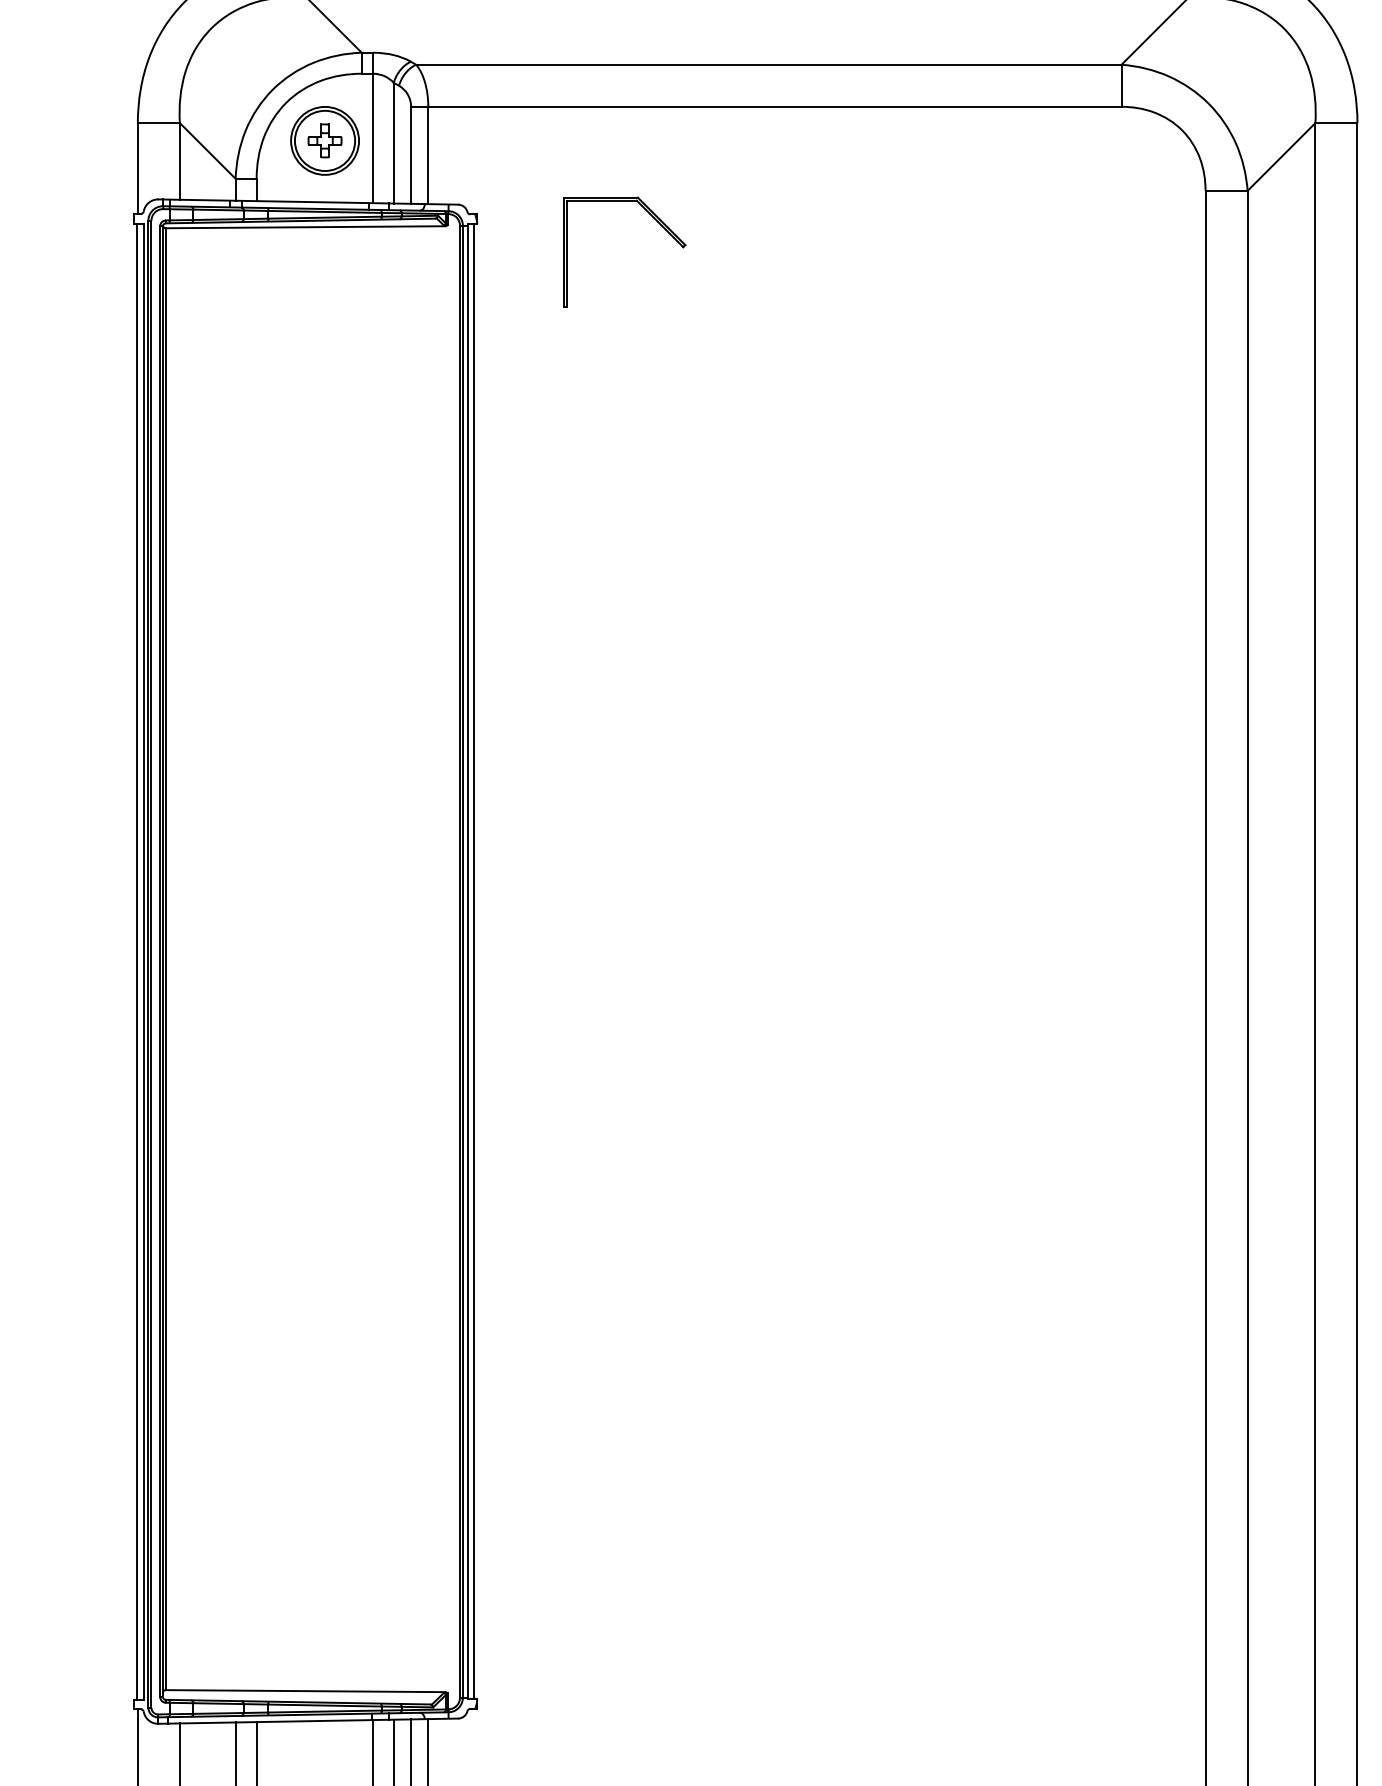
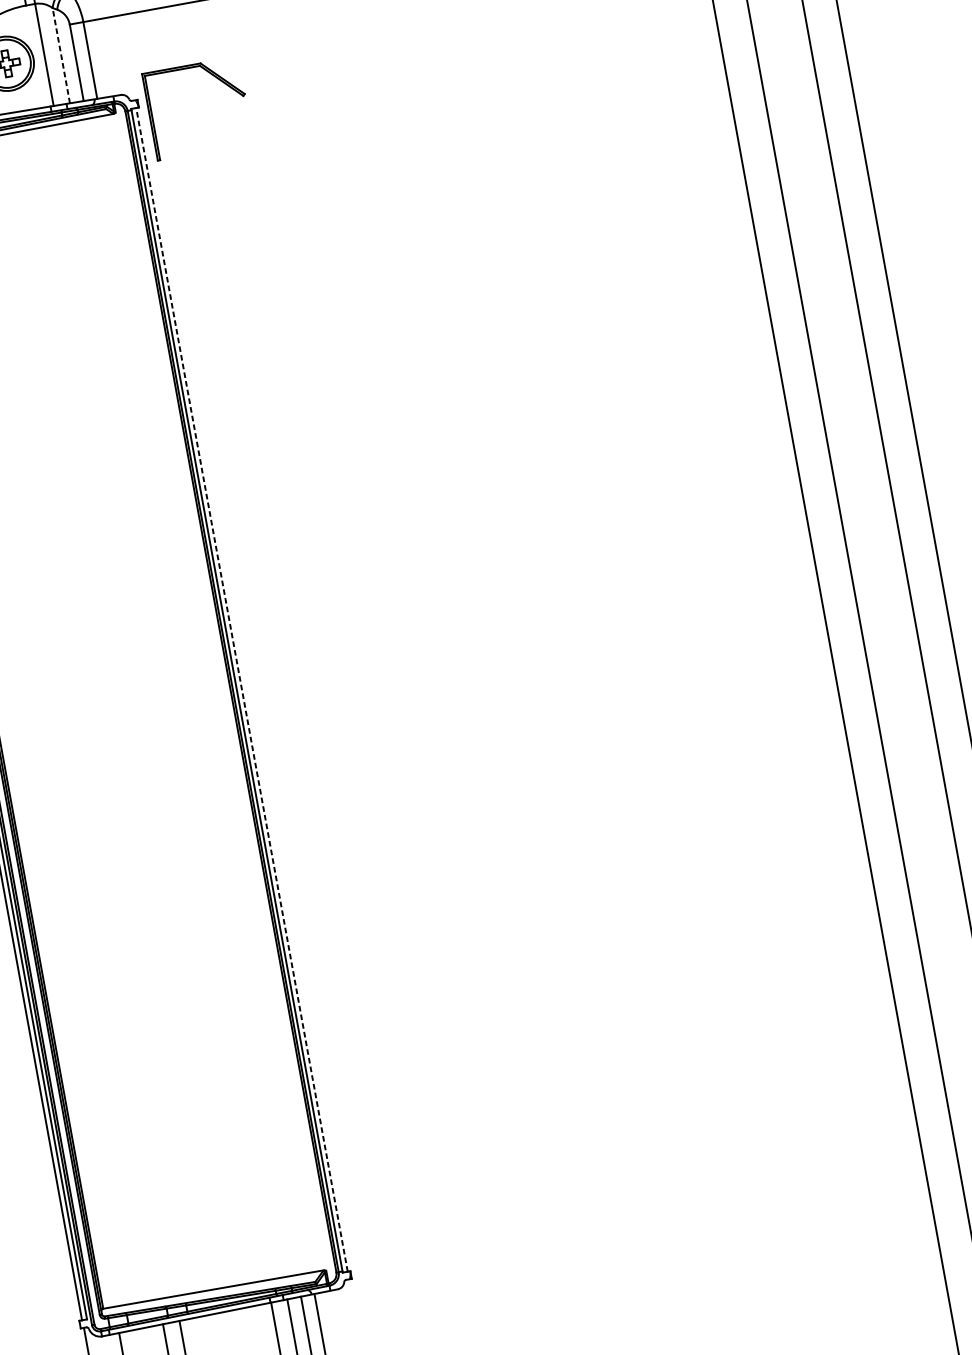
line: (393, 142) -> (61, 55), solid -> dashed
part: (655, 220) -> (217, 78), moved
line: (474, 961) -> (242, 689), solid -> dashed

